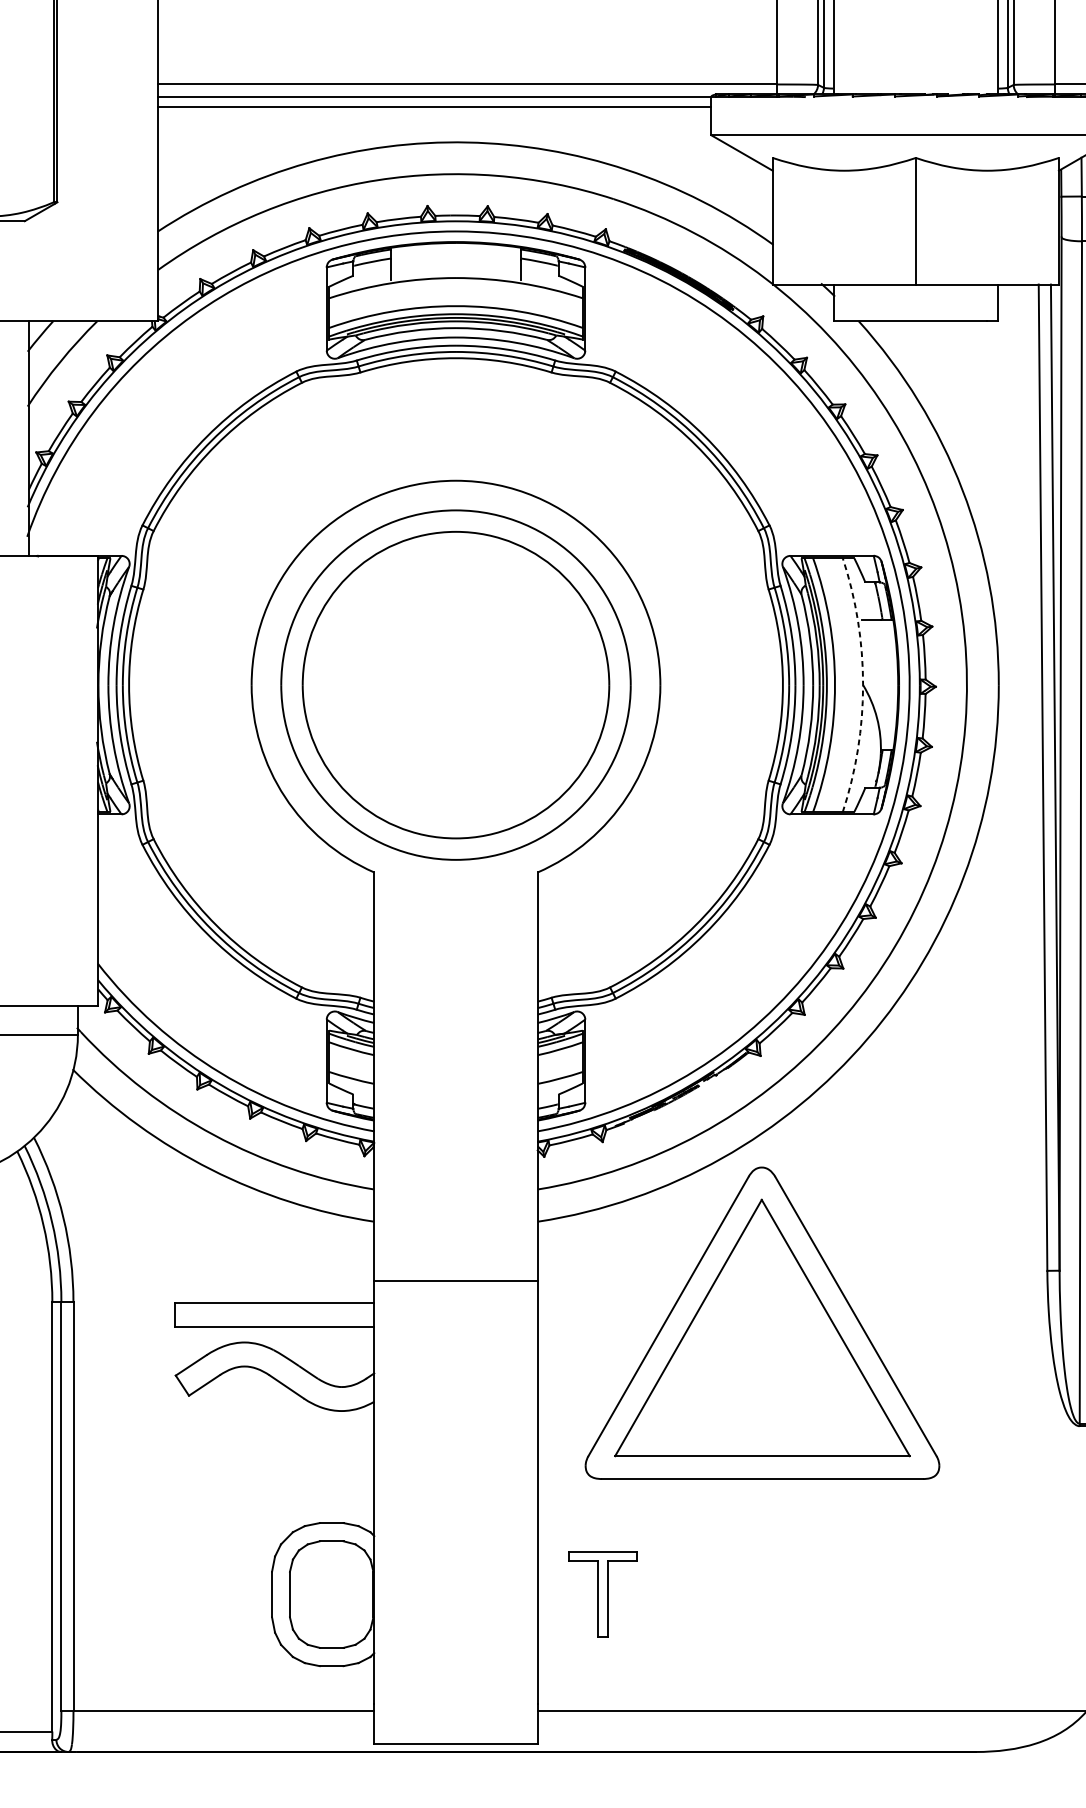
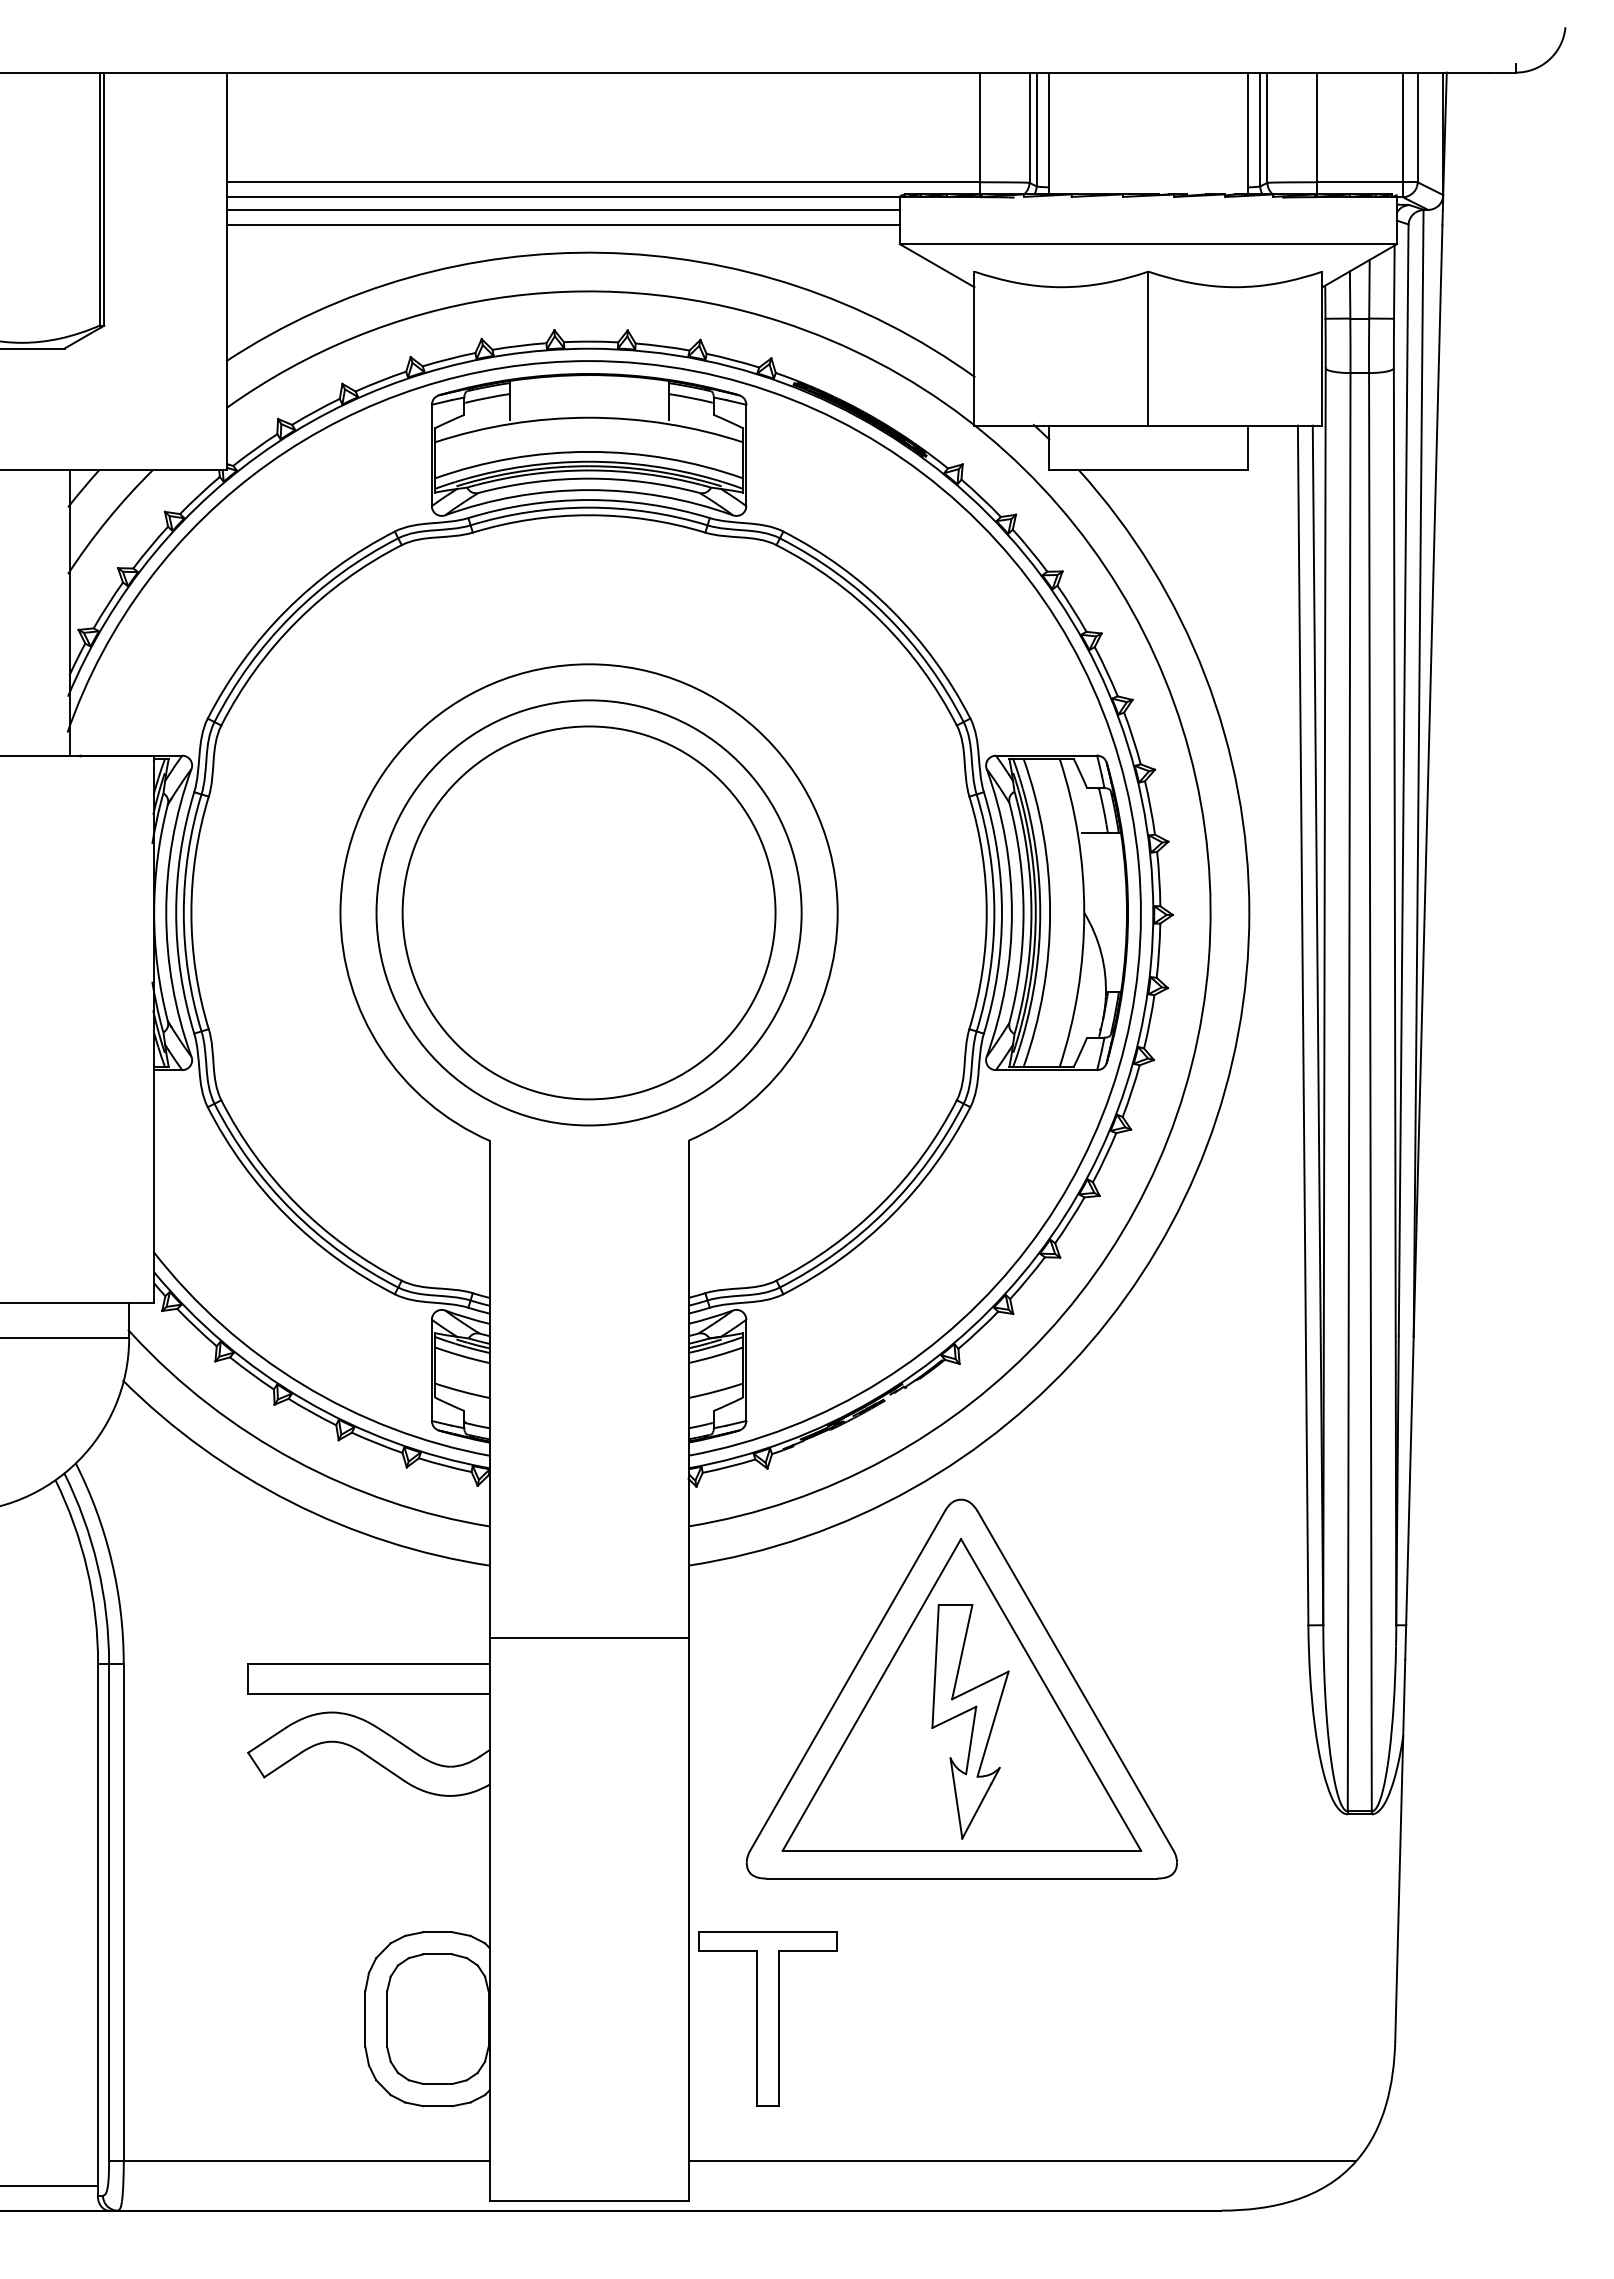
line: (434, 119) -> (563, 224), added
arc: (863, 684) -> (1084, 912), dashed -> solid
part: (769, 1349) -> (970, 1721), added
part: (602, 1594) -> (767, 2018), size x1.67

